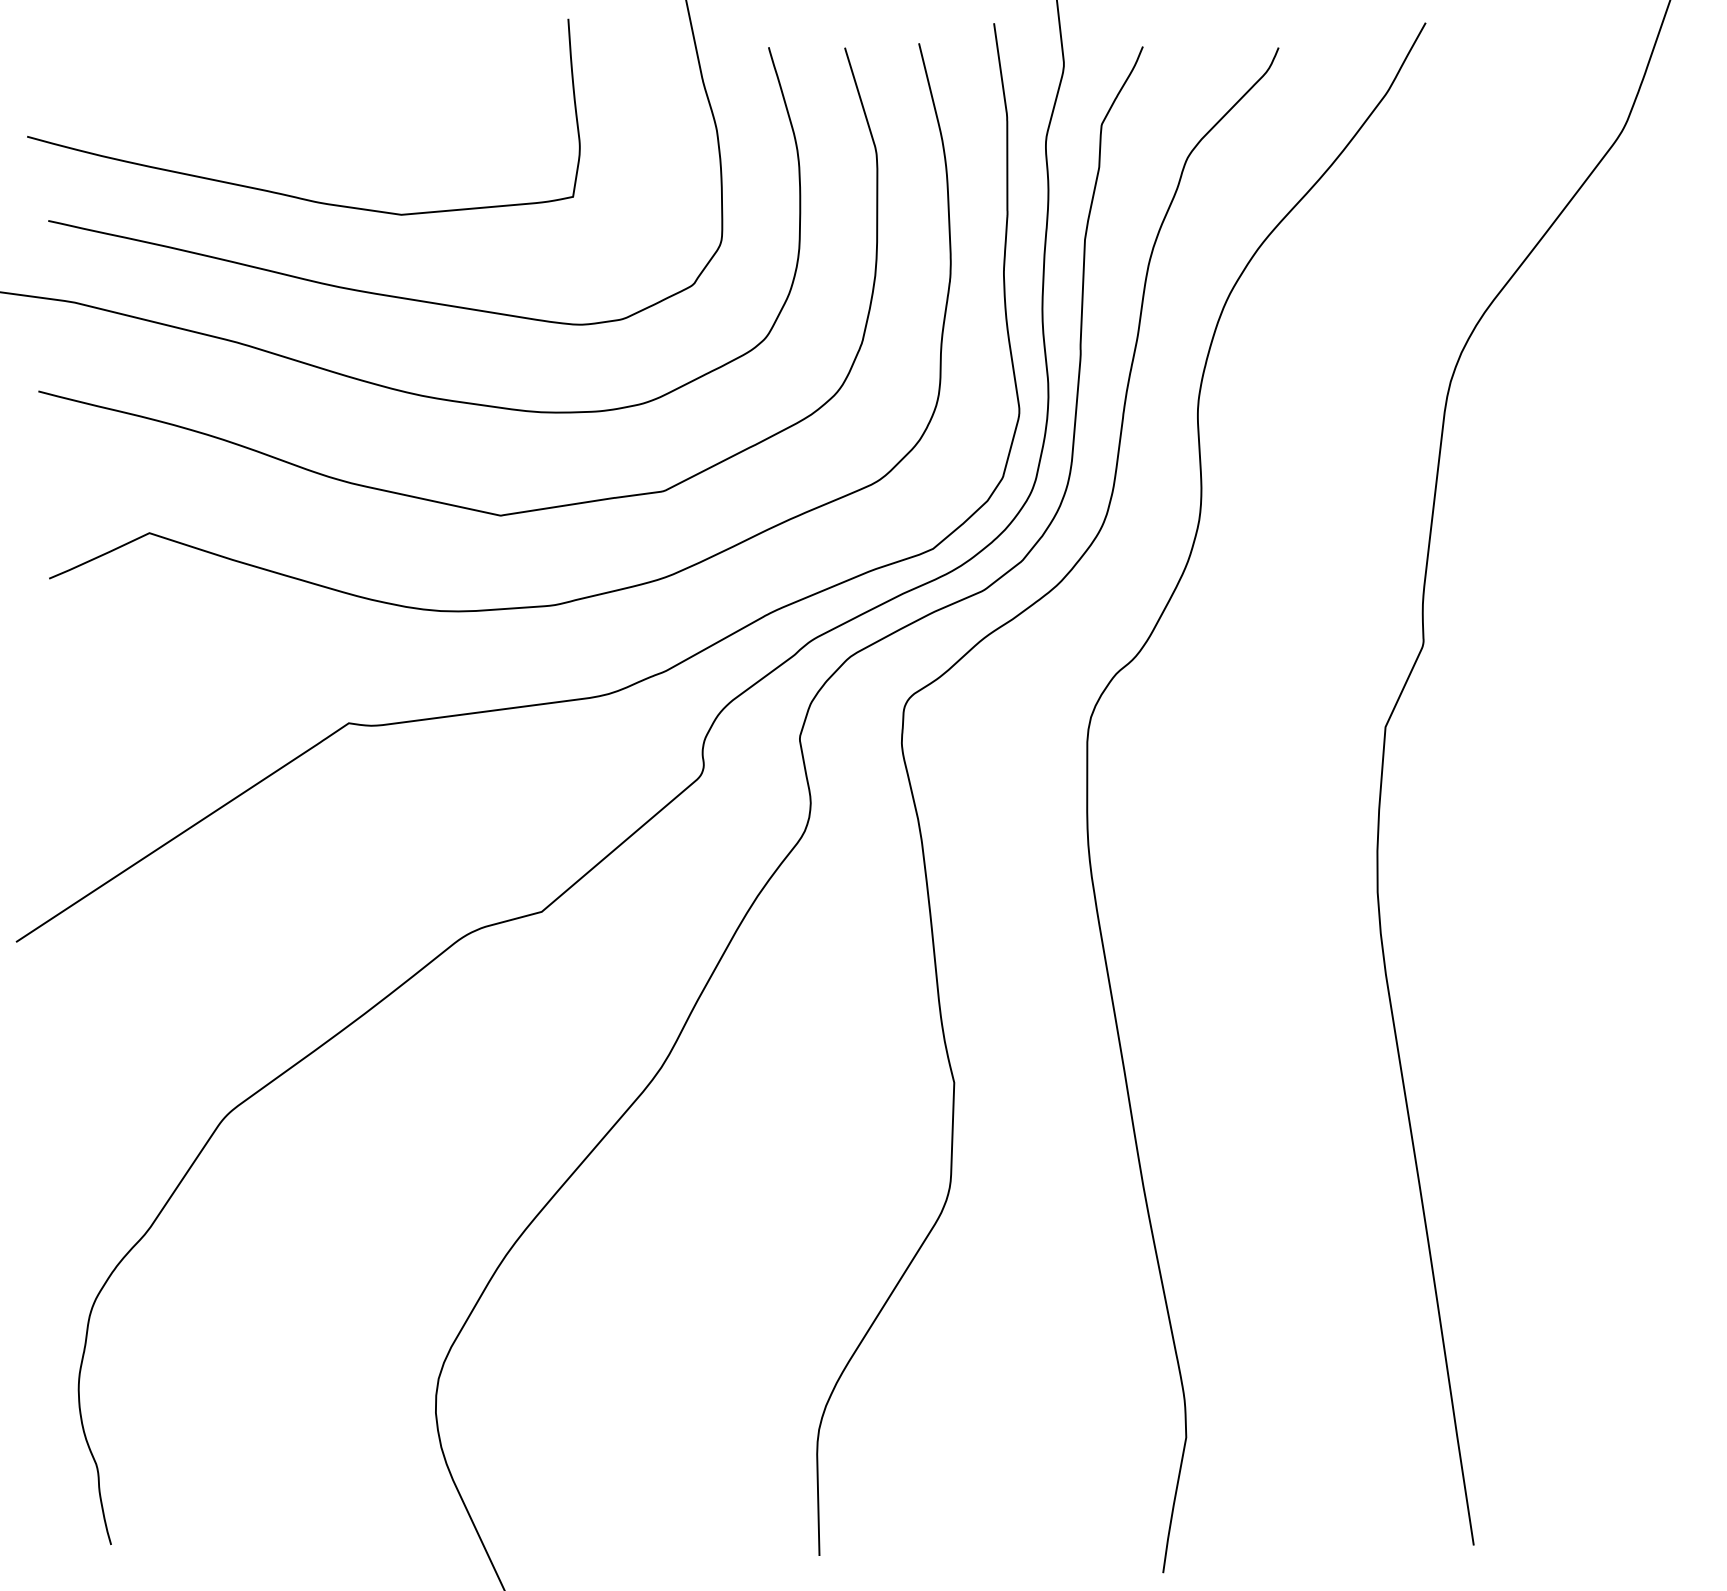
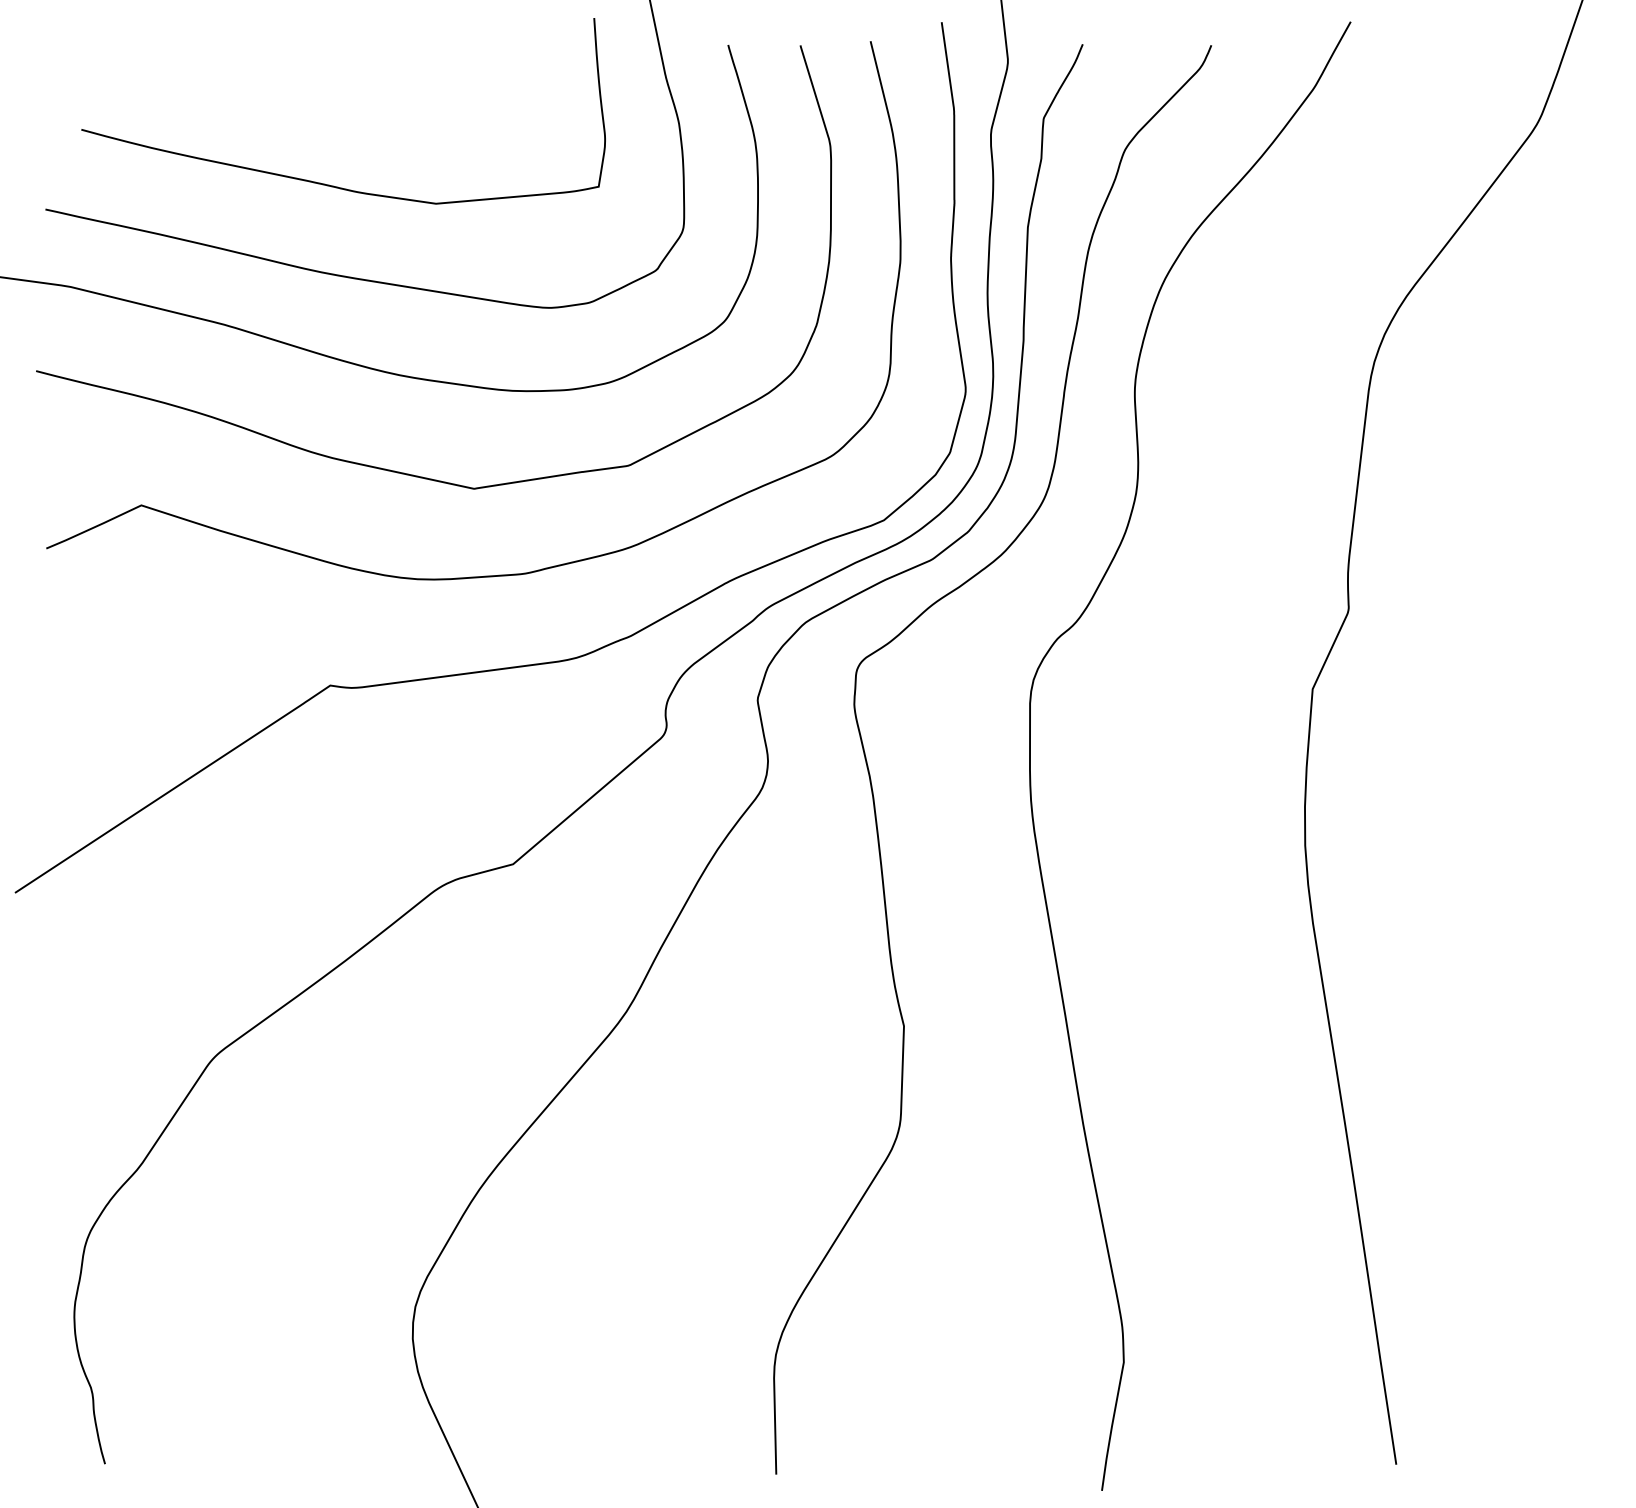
curve: (284, 193) -> (325, 183), moved

